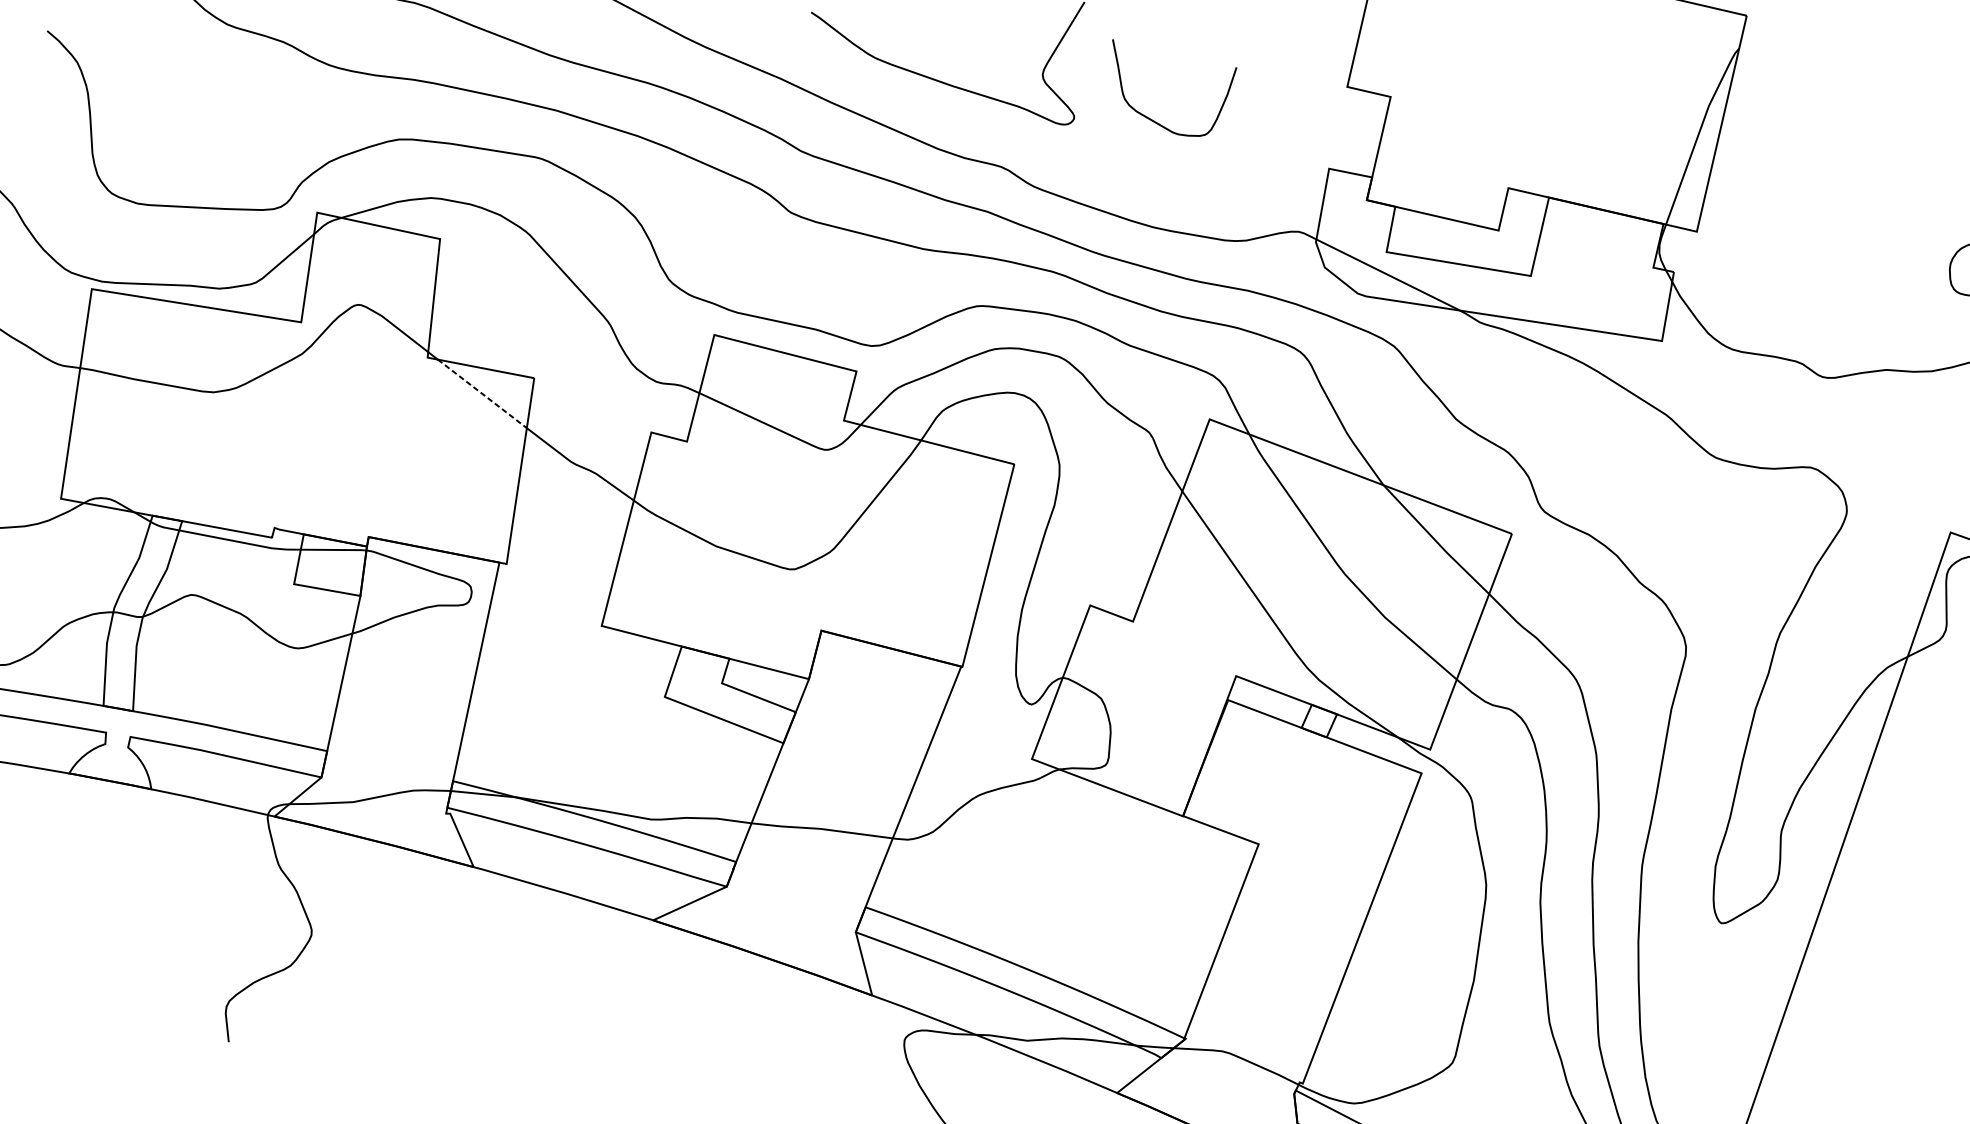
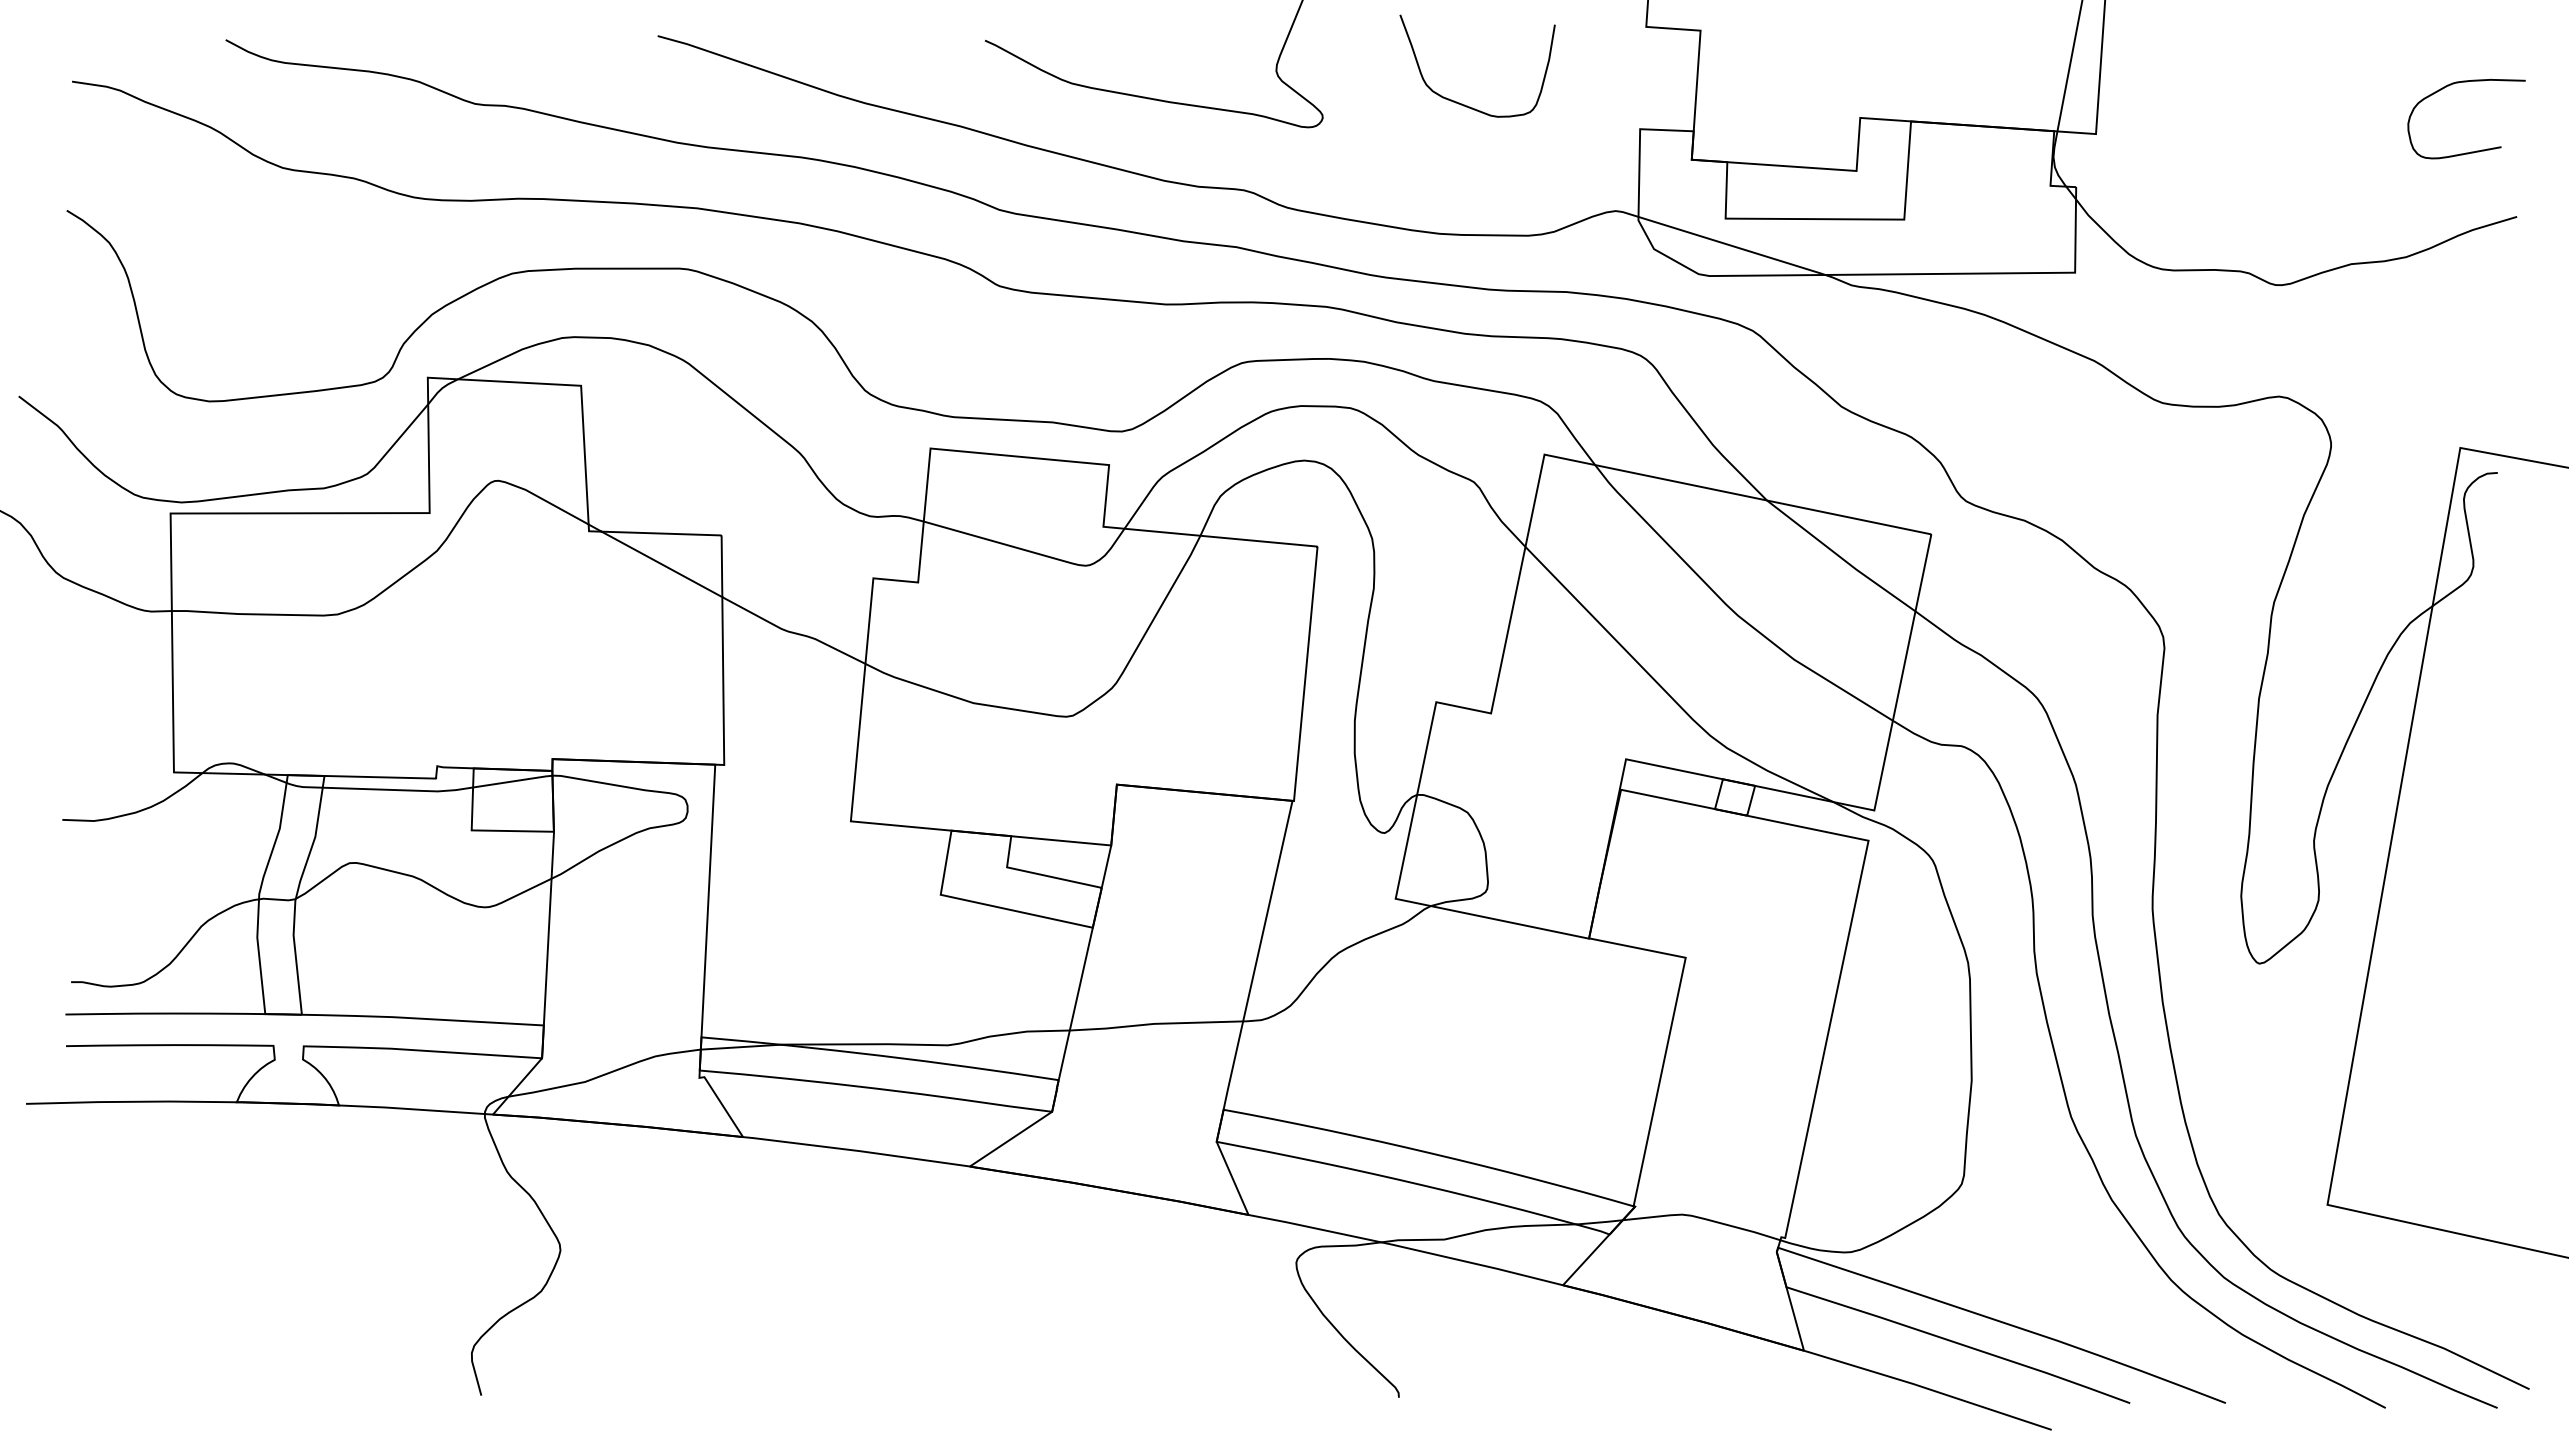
curve: (1151, 119) -> (1462, 103), moved
line: (482, 394) -> (662, 564), dashed -> solid

